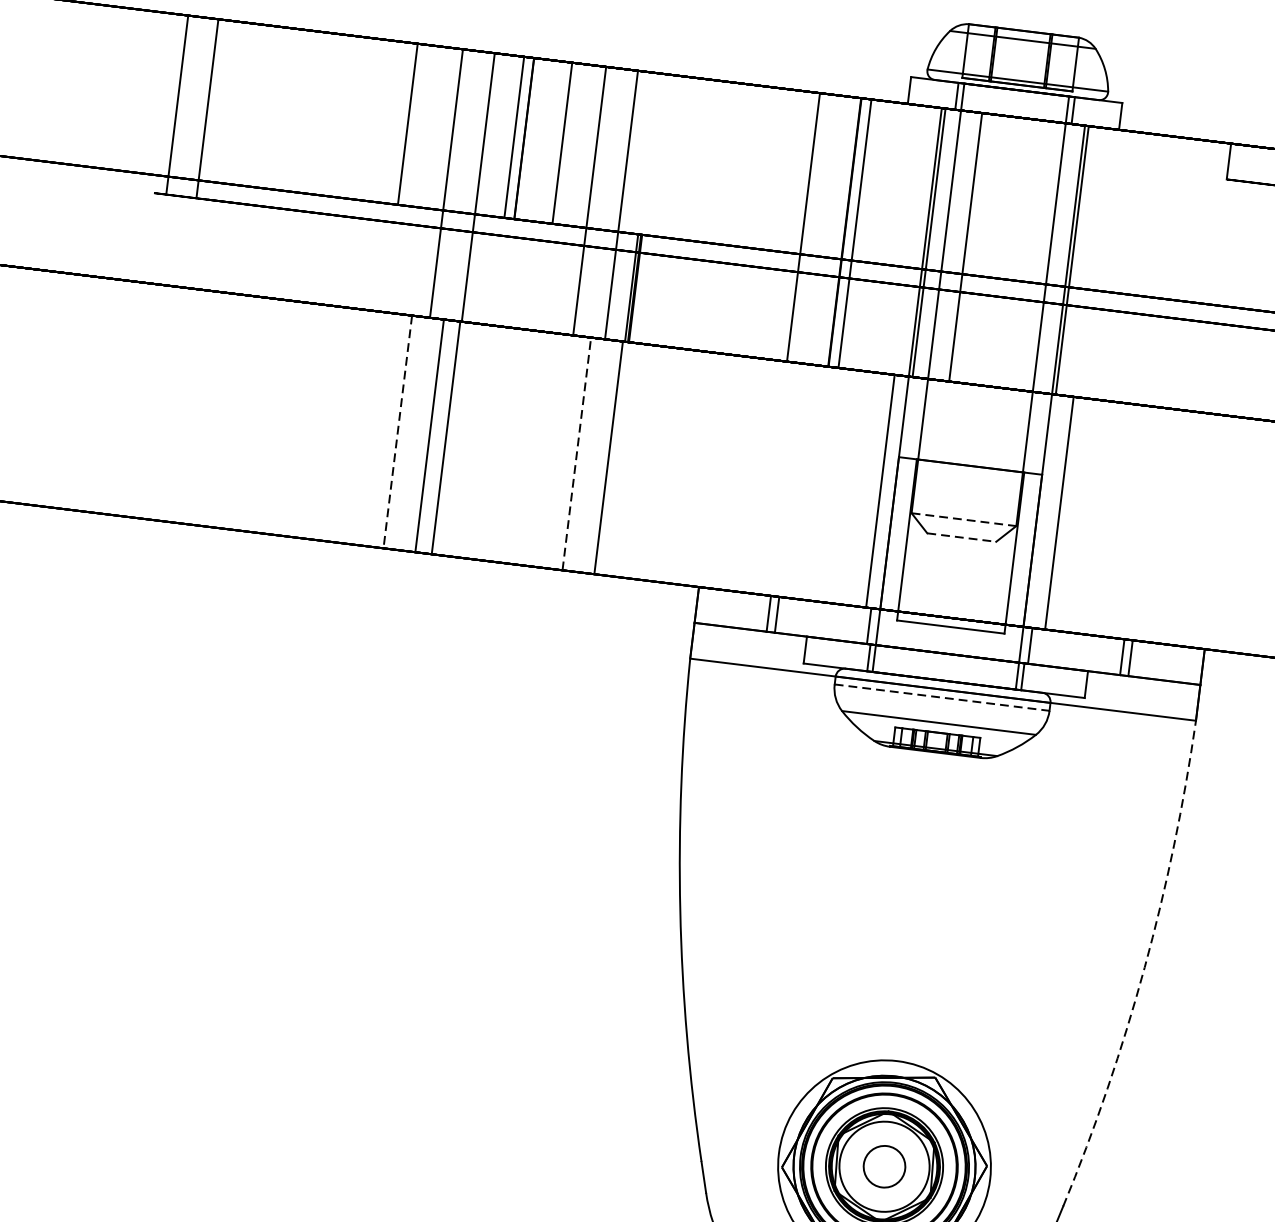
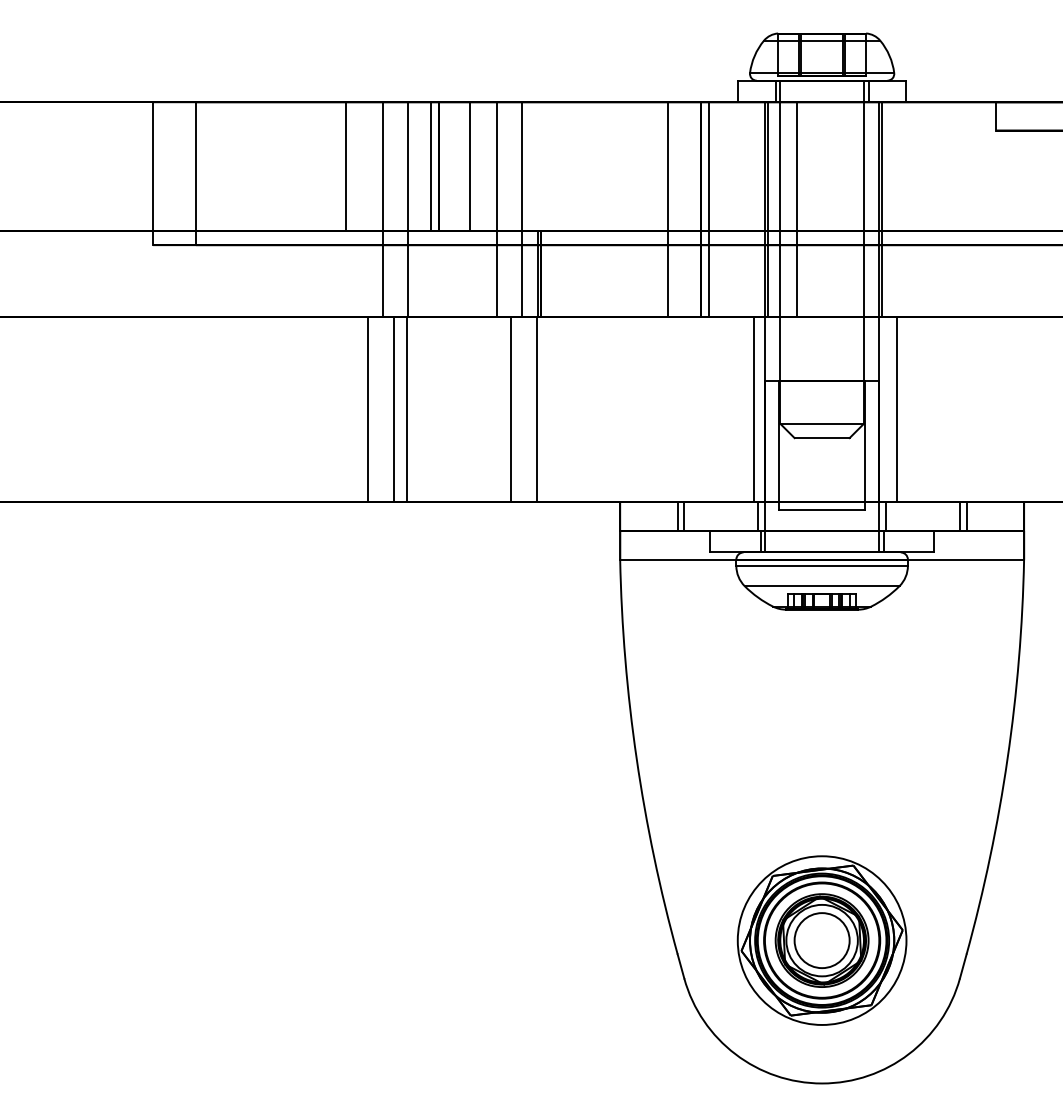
line: (177, 104) -> (196, 173), moved
line: (207, 108) -> (153, 173), moved
line: (398, 432) -> (368, 409), dashed -> solid
line: (577, 453) -> (511, 409), dashed -> solid
line: (964, 519) -> (822, 423), dashed -> solid
line: (962, 538) -> (822, 438), dashed -> solid
line: (942, 697) -> (822, 565), dashed -> solid
arc: (1144, 967) -> (1007, 758), dashed -> solid
circle: (883, 1166) -> (821, 940), size x1.67

